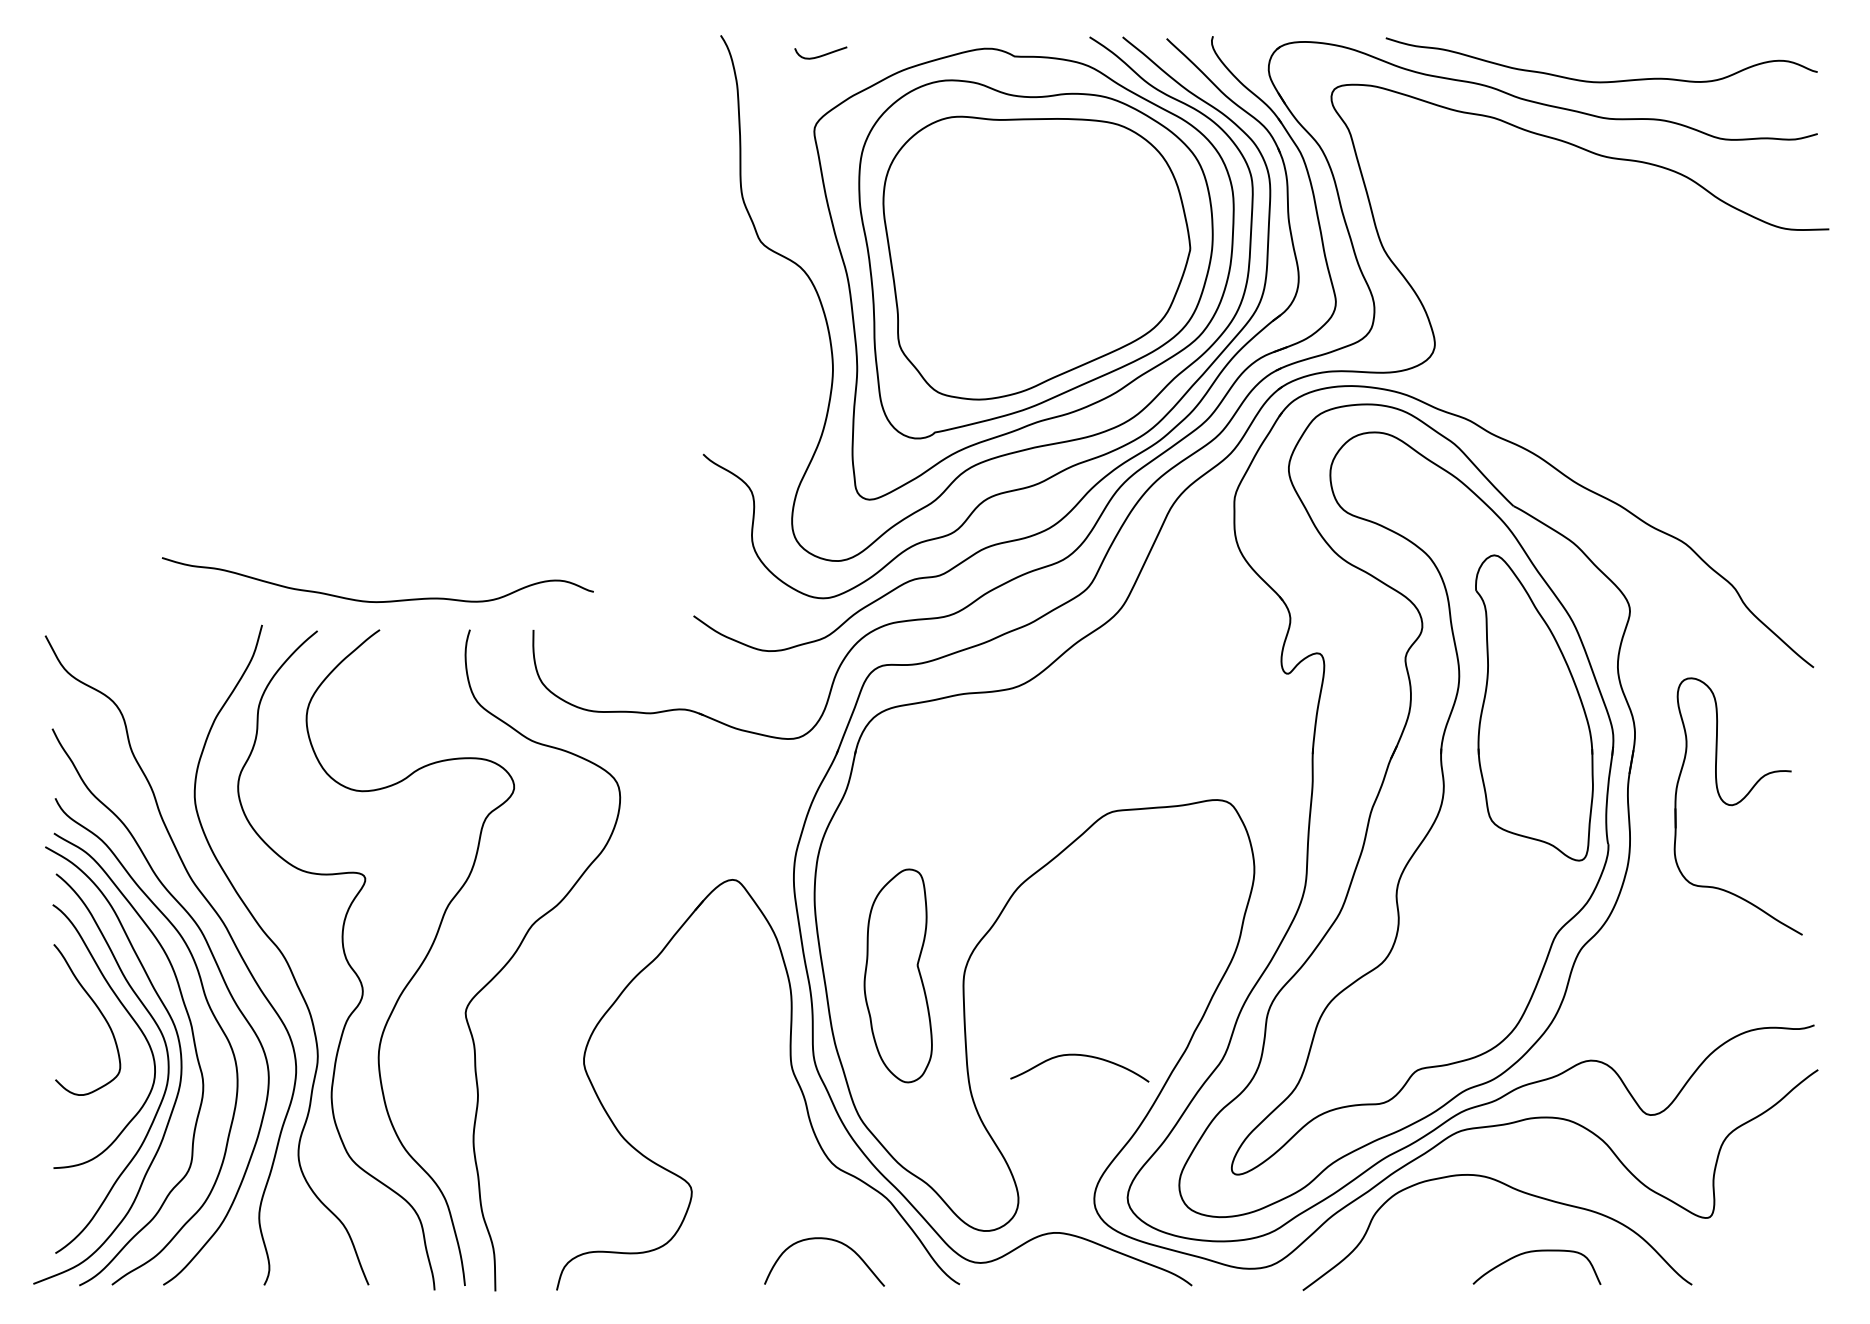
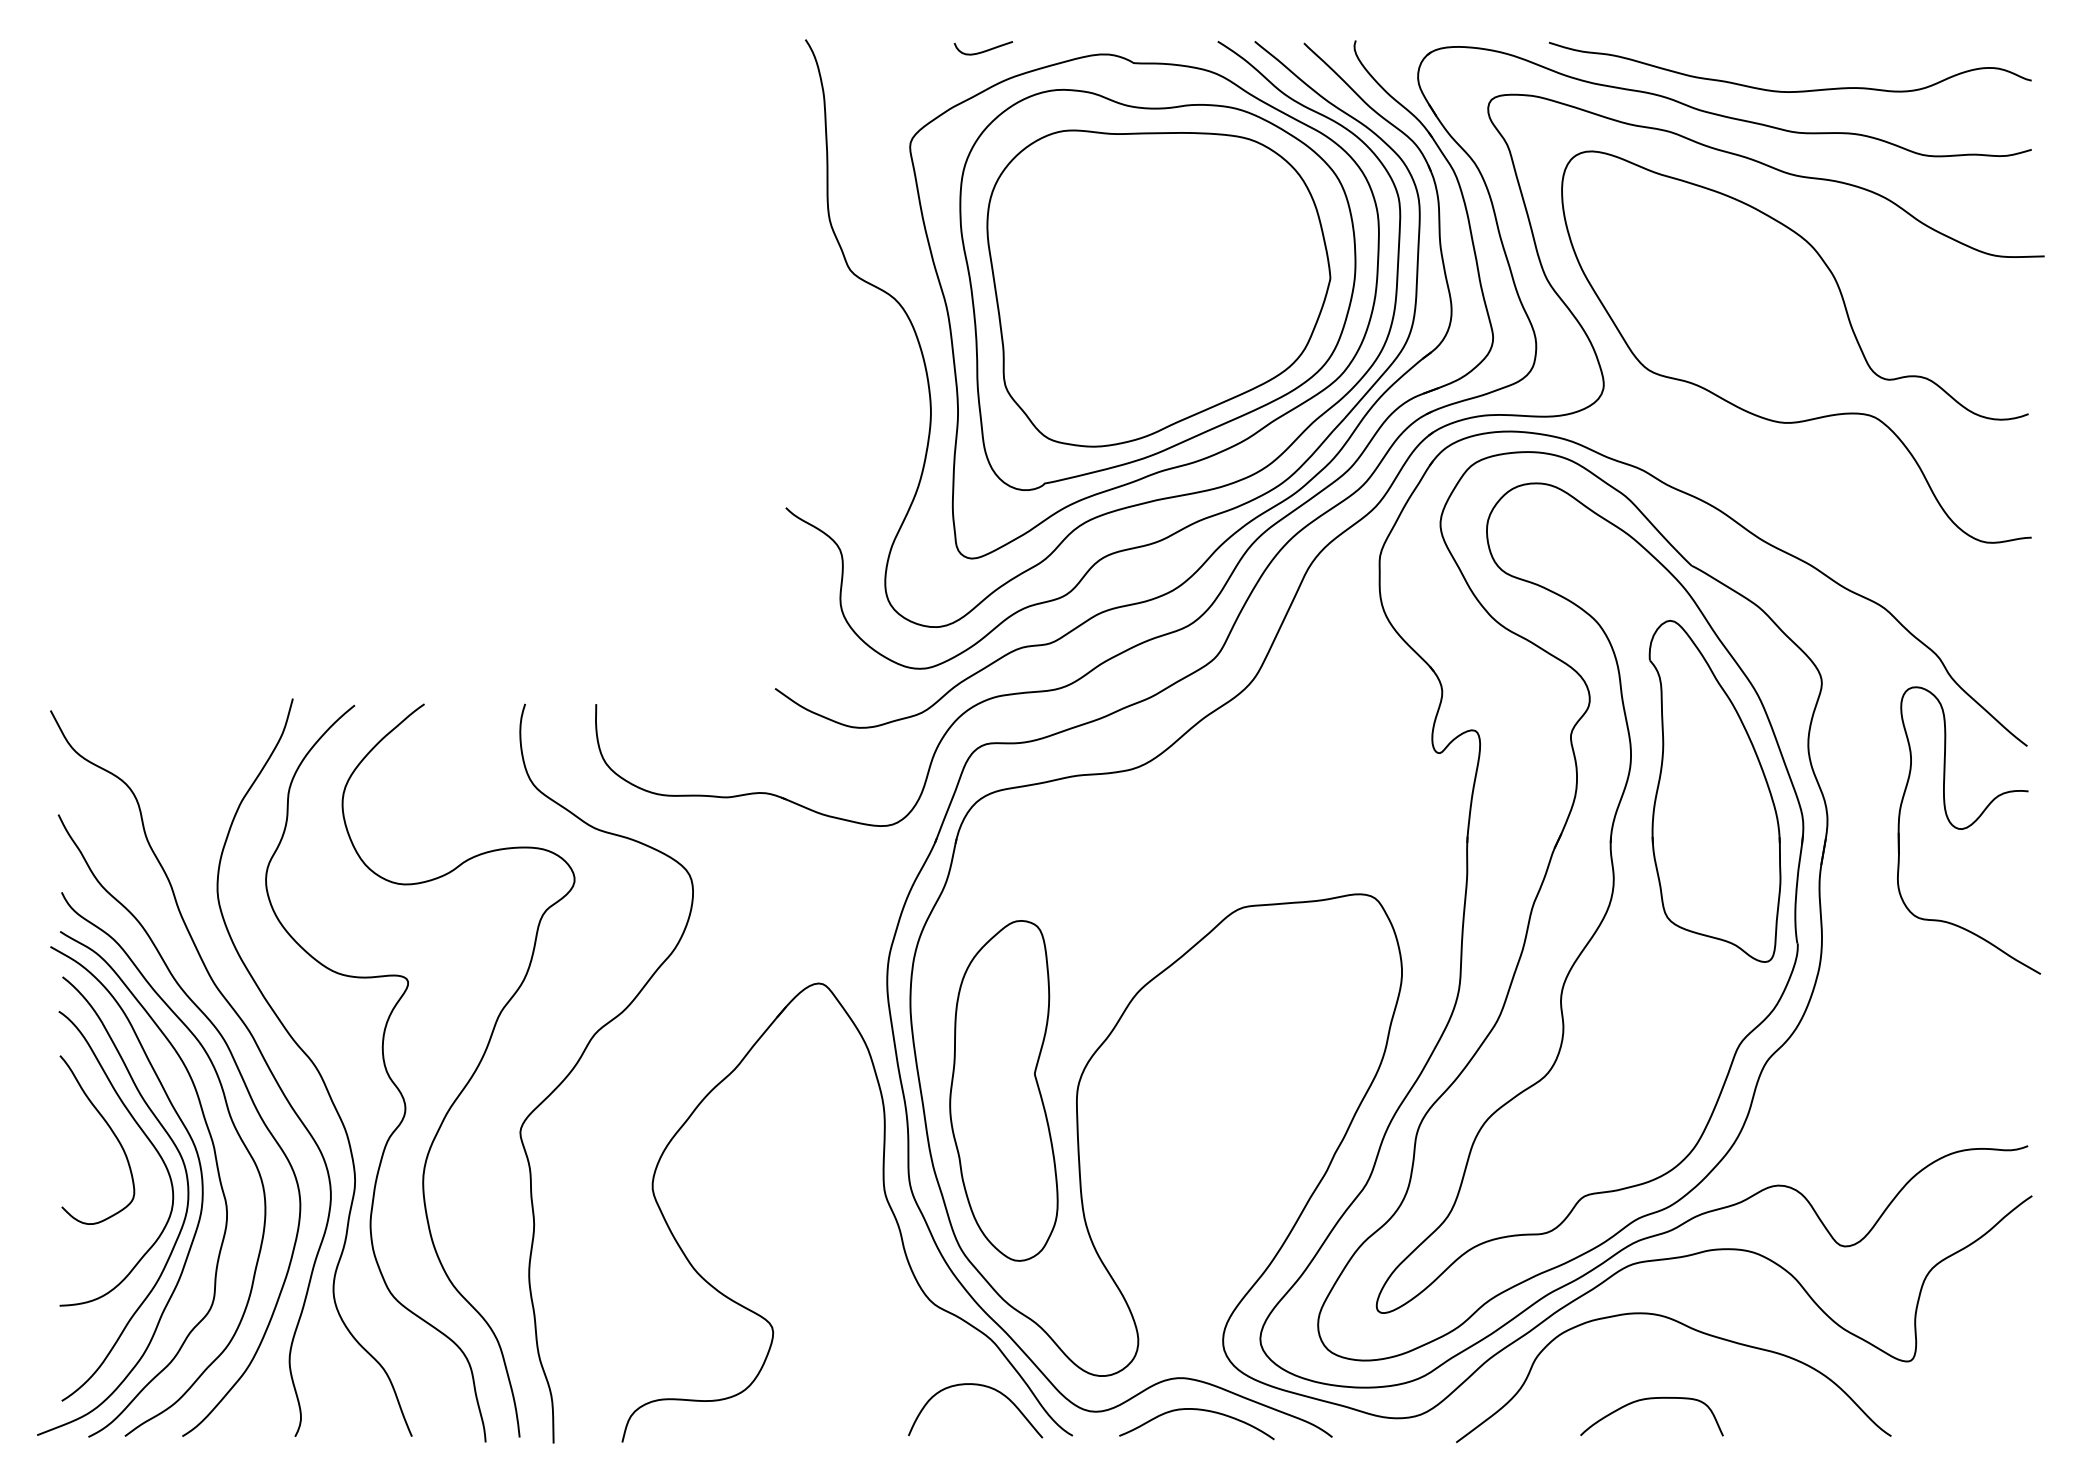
curve: (820, 55) -> (983, 50), moved
curve: (1655, 292) -> (1850, 327), added
curve: (377, 601) -> (421, 672), removed
part: (1737, 806) -> (1968, 830), moved
part: (897, 975) -> (1003, 1090), size x1.43
curve: (1079, 1056) -> (1196, 1410), moved
curve: (829, 1240) -> (981, 1386), moved
curve: (1536, 1251) -> (1651, 1399), moved

